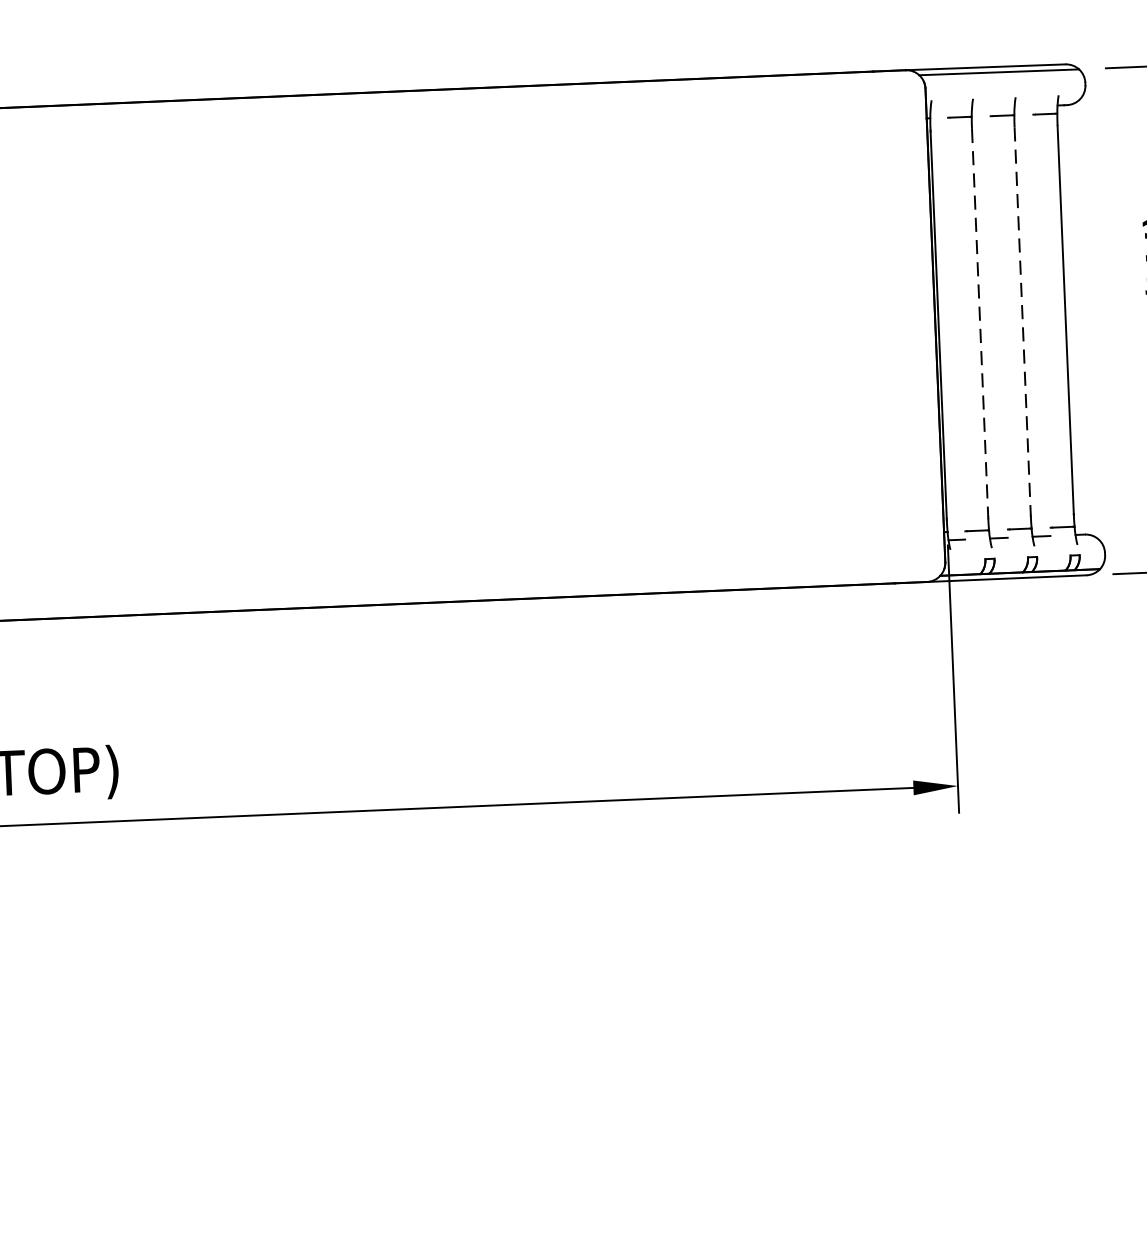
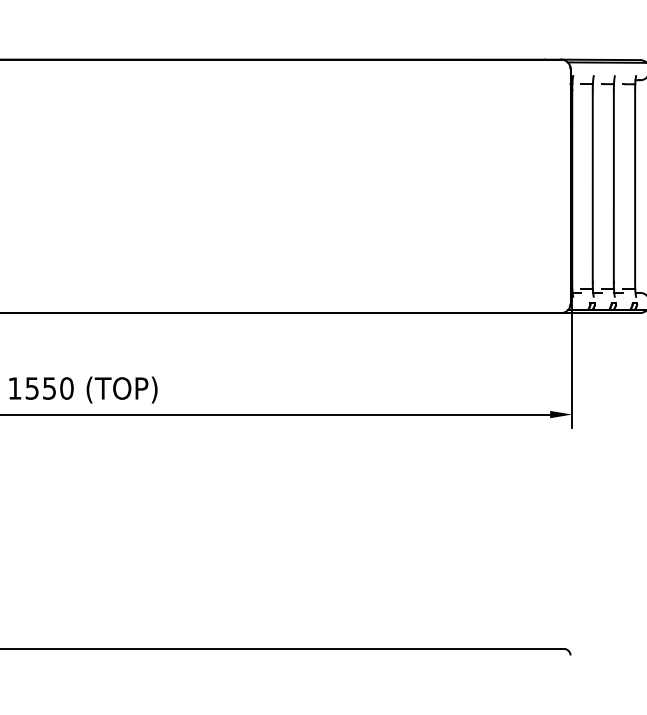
line: (1022, 321) -> (613, 186), dashed -> solid
line: (979, 323) -> (592, 186), dashed -> solid

